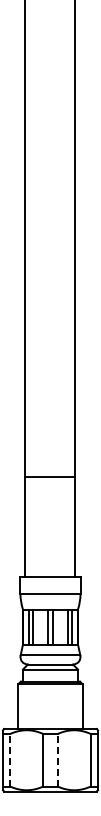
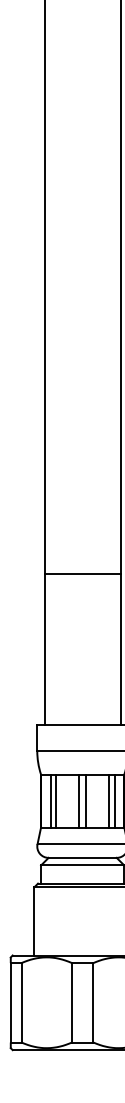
line: (10, 759) -> (22, 1001), dashed -> solid
line: (57, 759) -> (93, 1001), dashed -> solid

